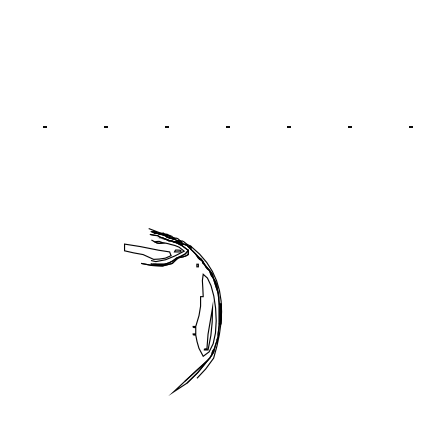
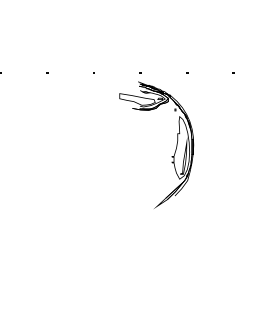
part: (192, 326) -> (171, 156), moved

